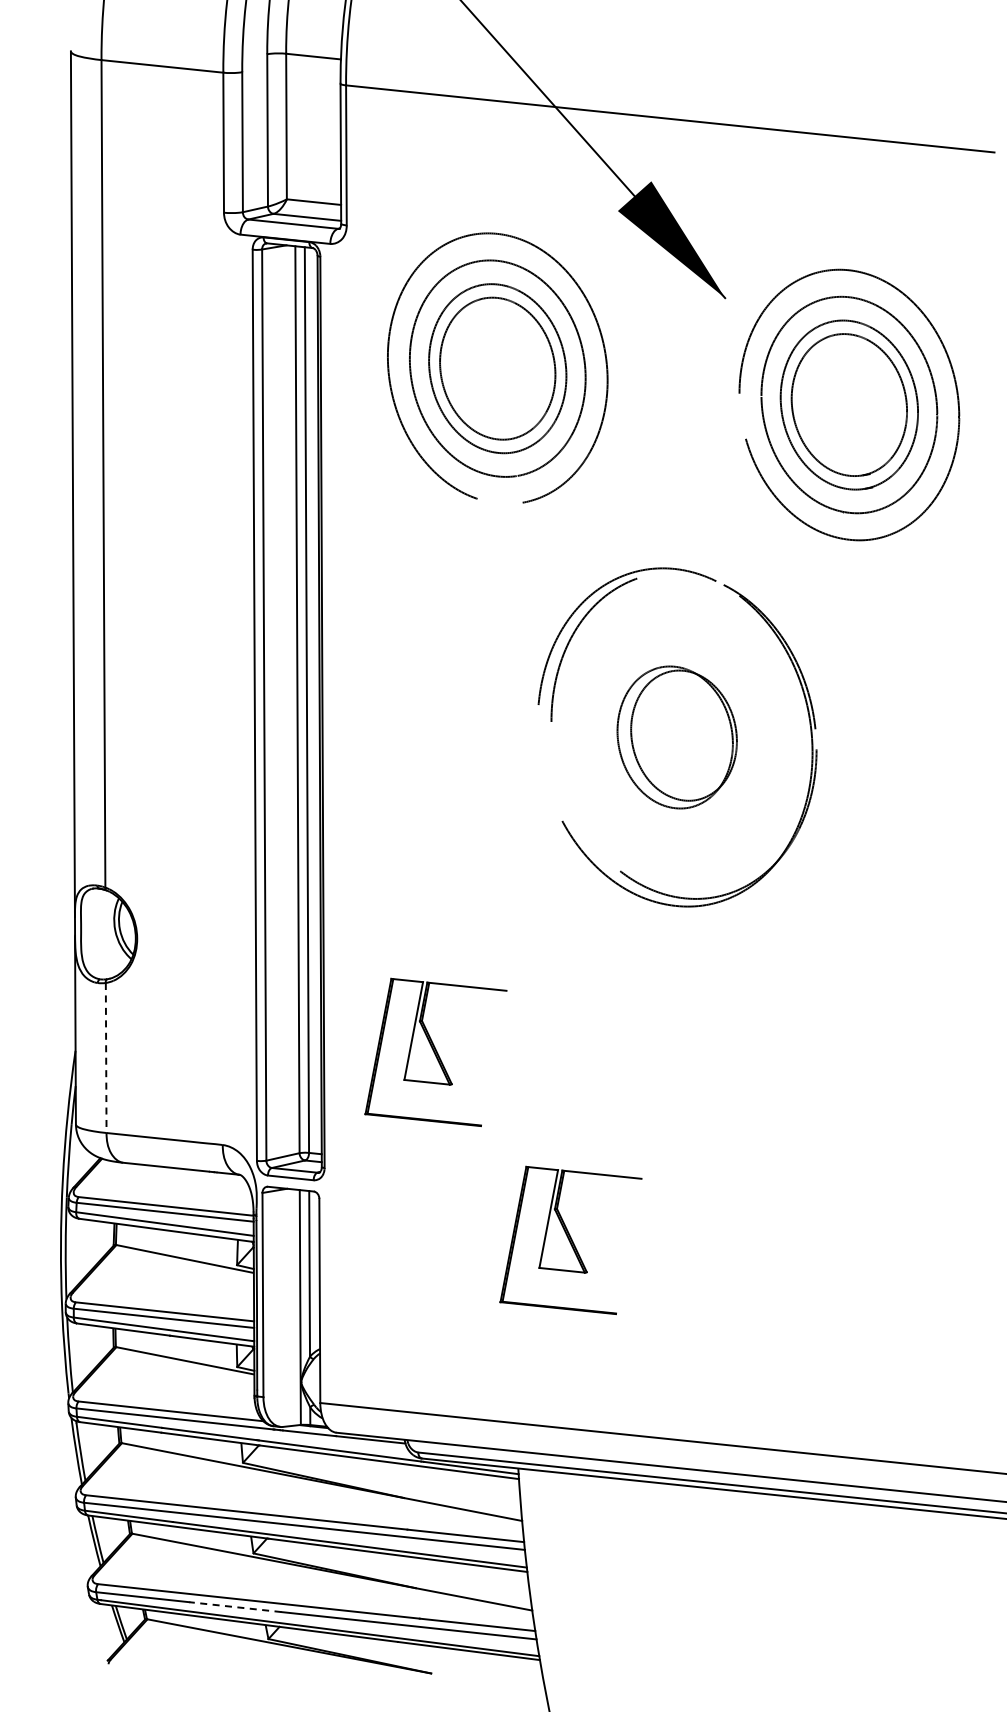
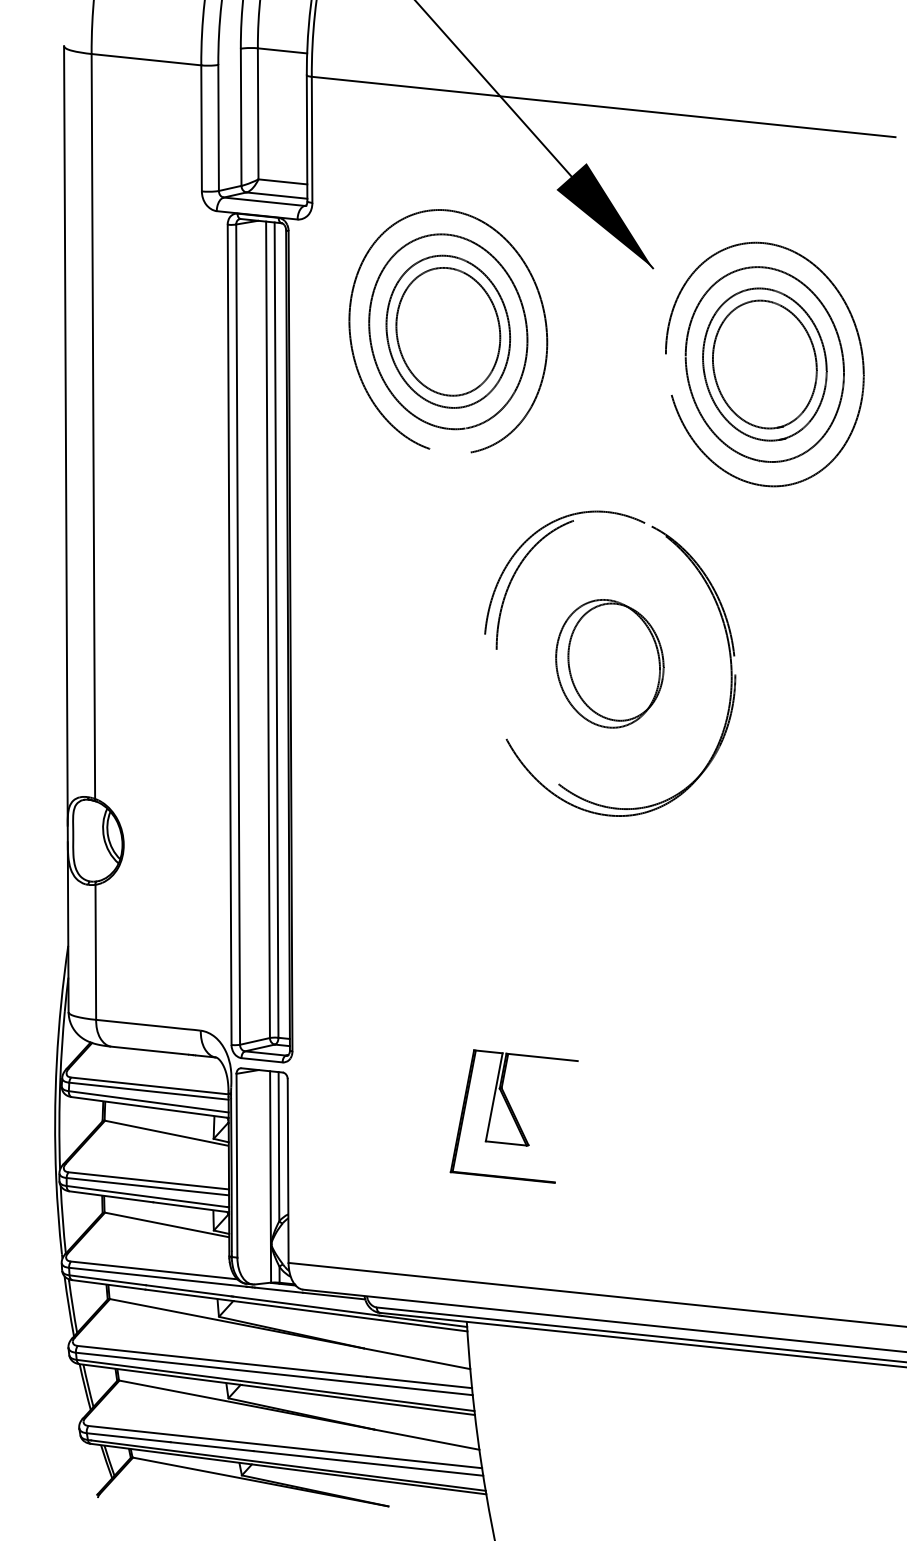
part: (435, 1051) -> (392, 946), removed
line: (106, 1058) -> (96, 952), dashed -> solid
line: (234, 1607) -> (211, 1447), dashed -> solid

